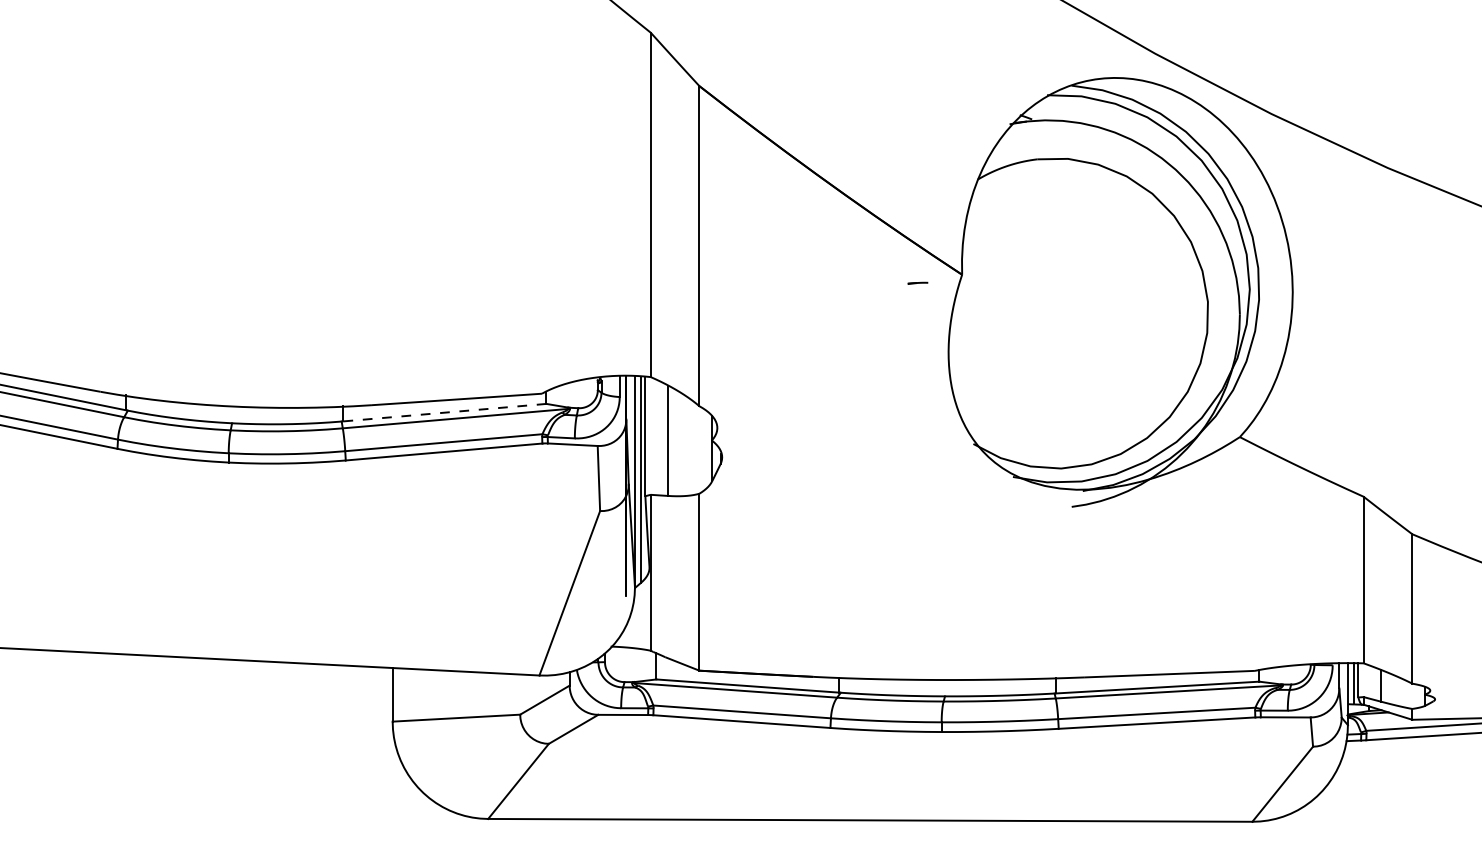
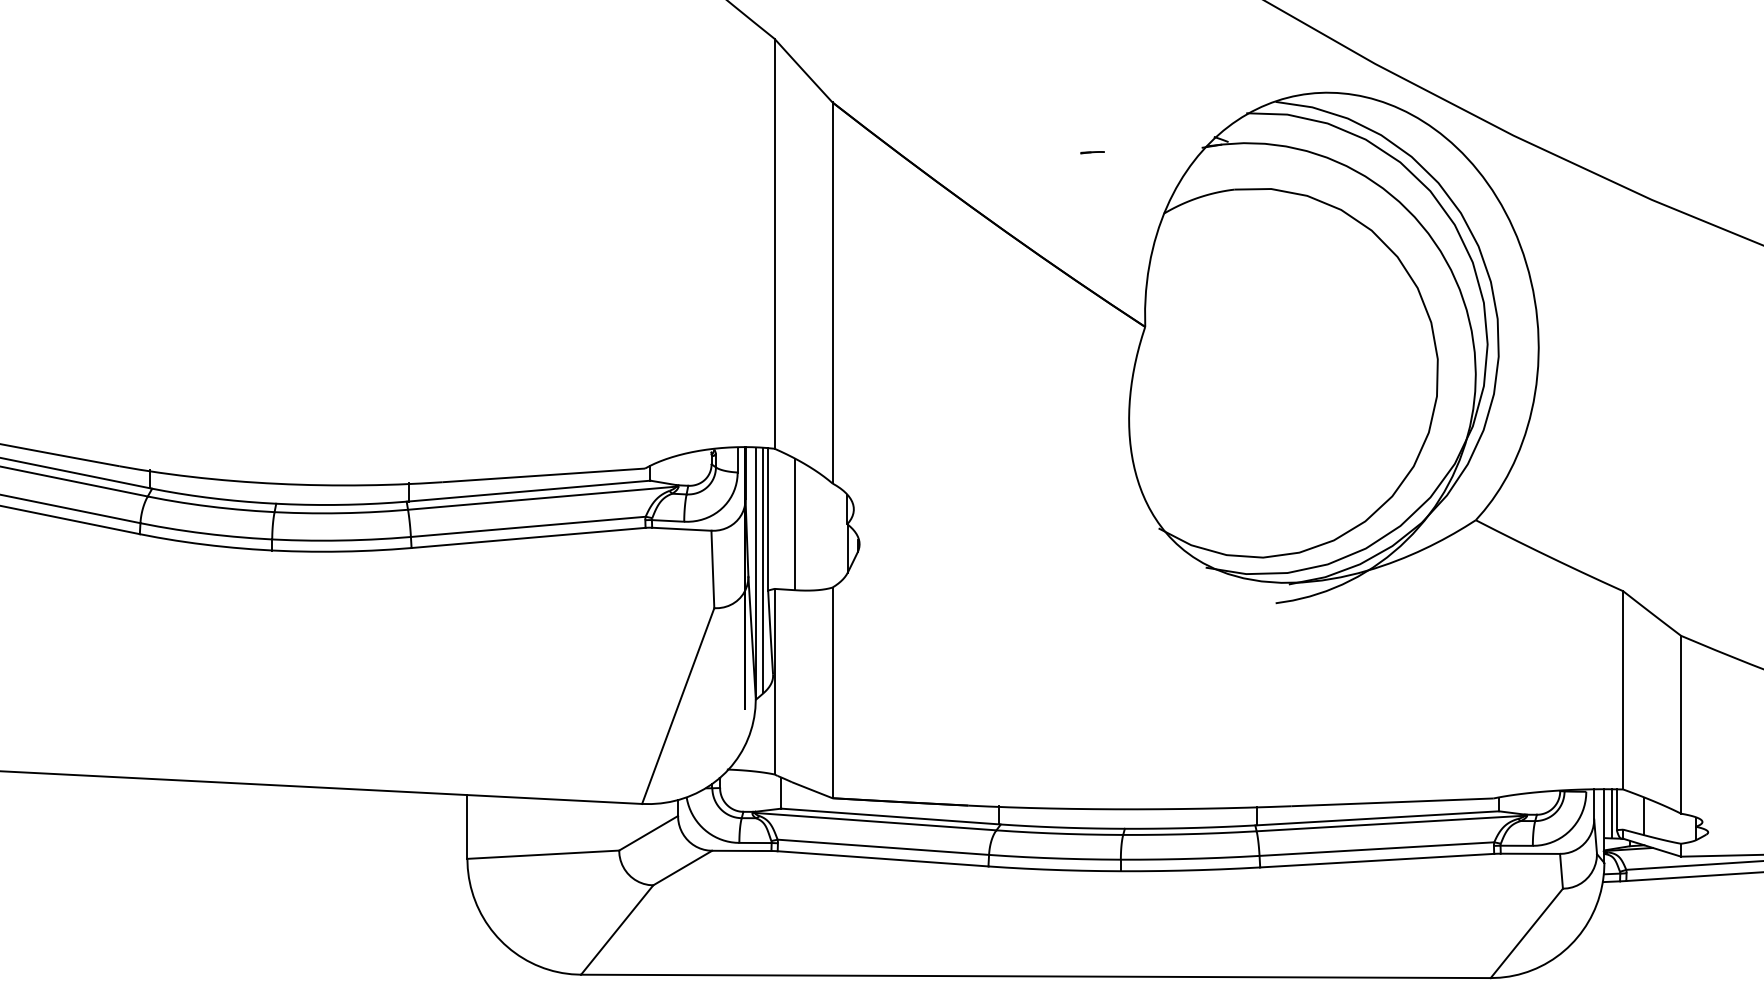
line: (917, 282) -> (1092, 151), moved
line: (444, 412) -> (529, 490), dashed -> solid

